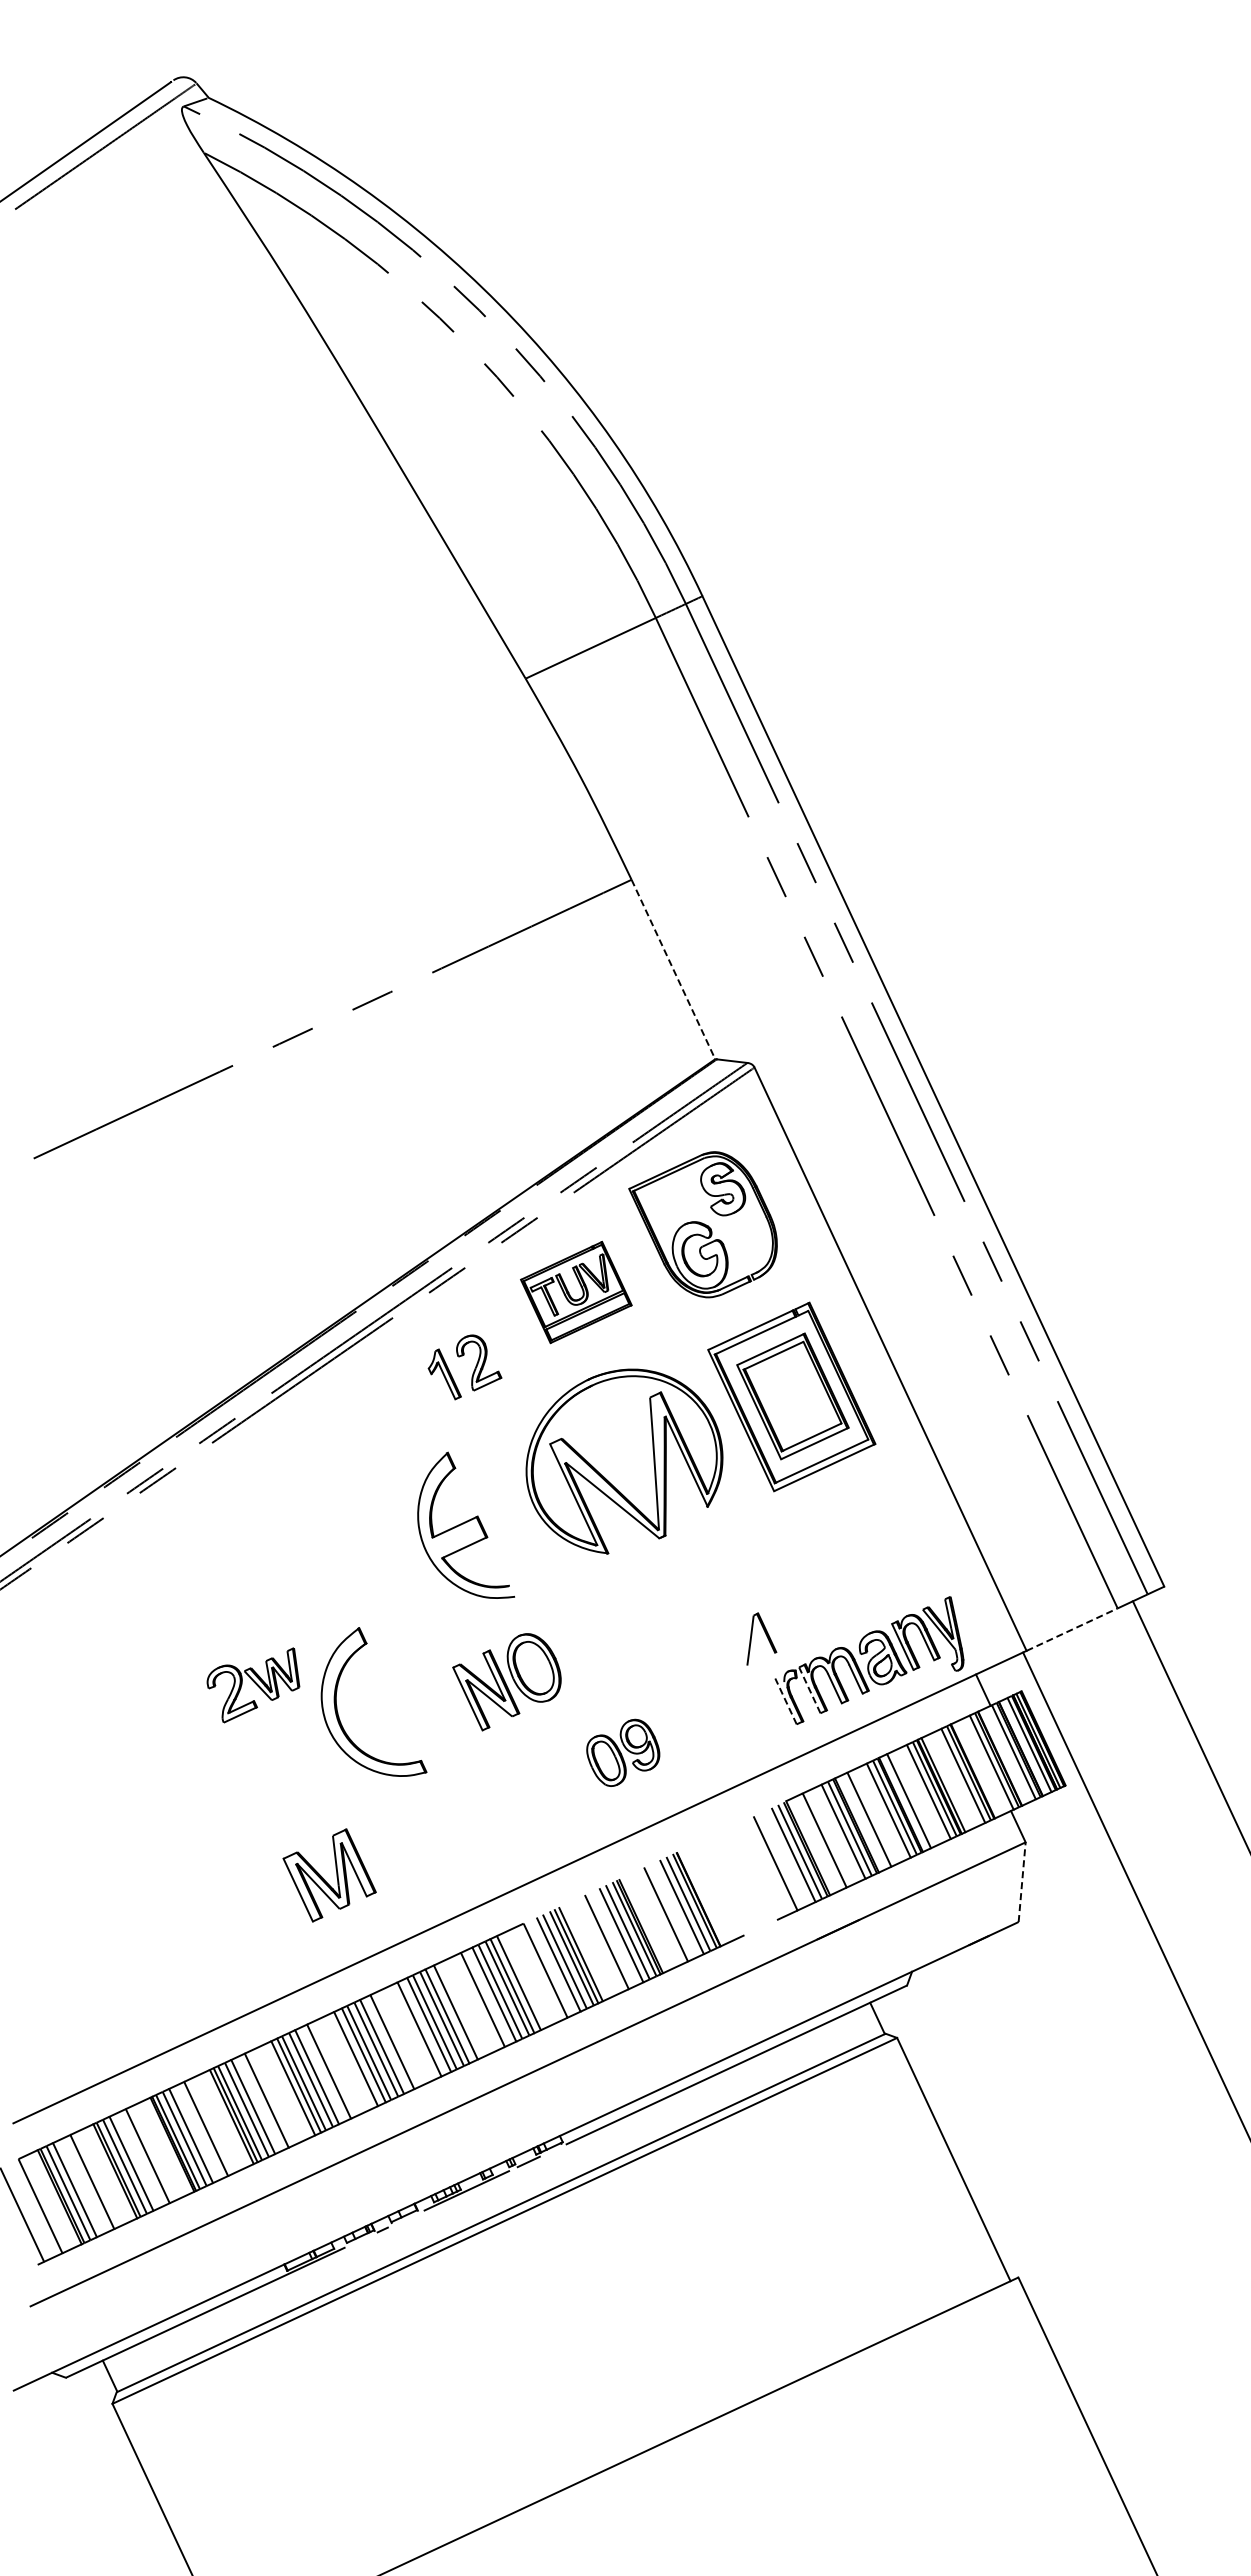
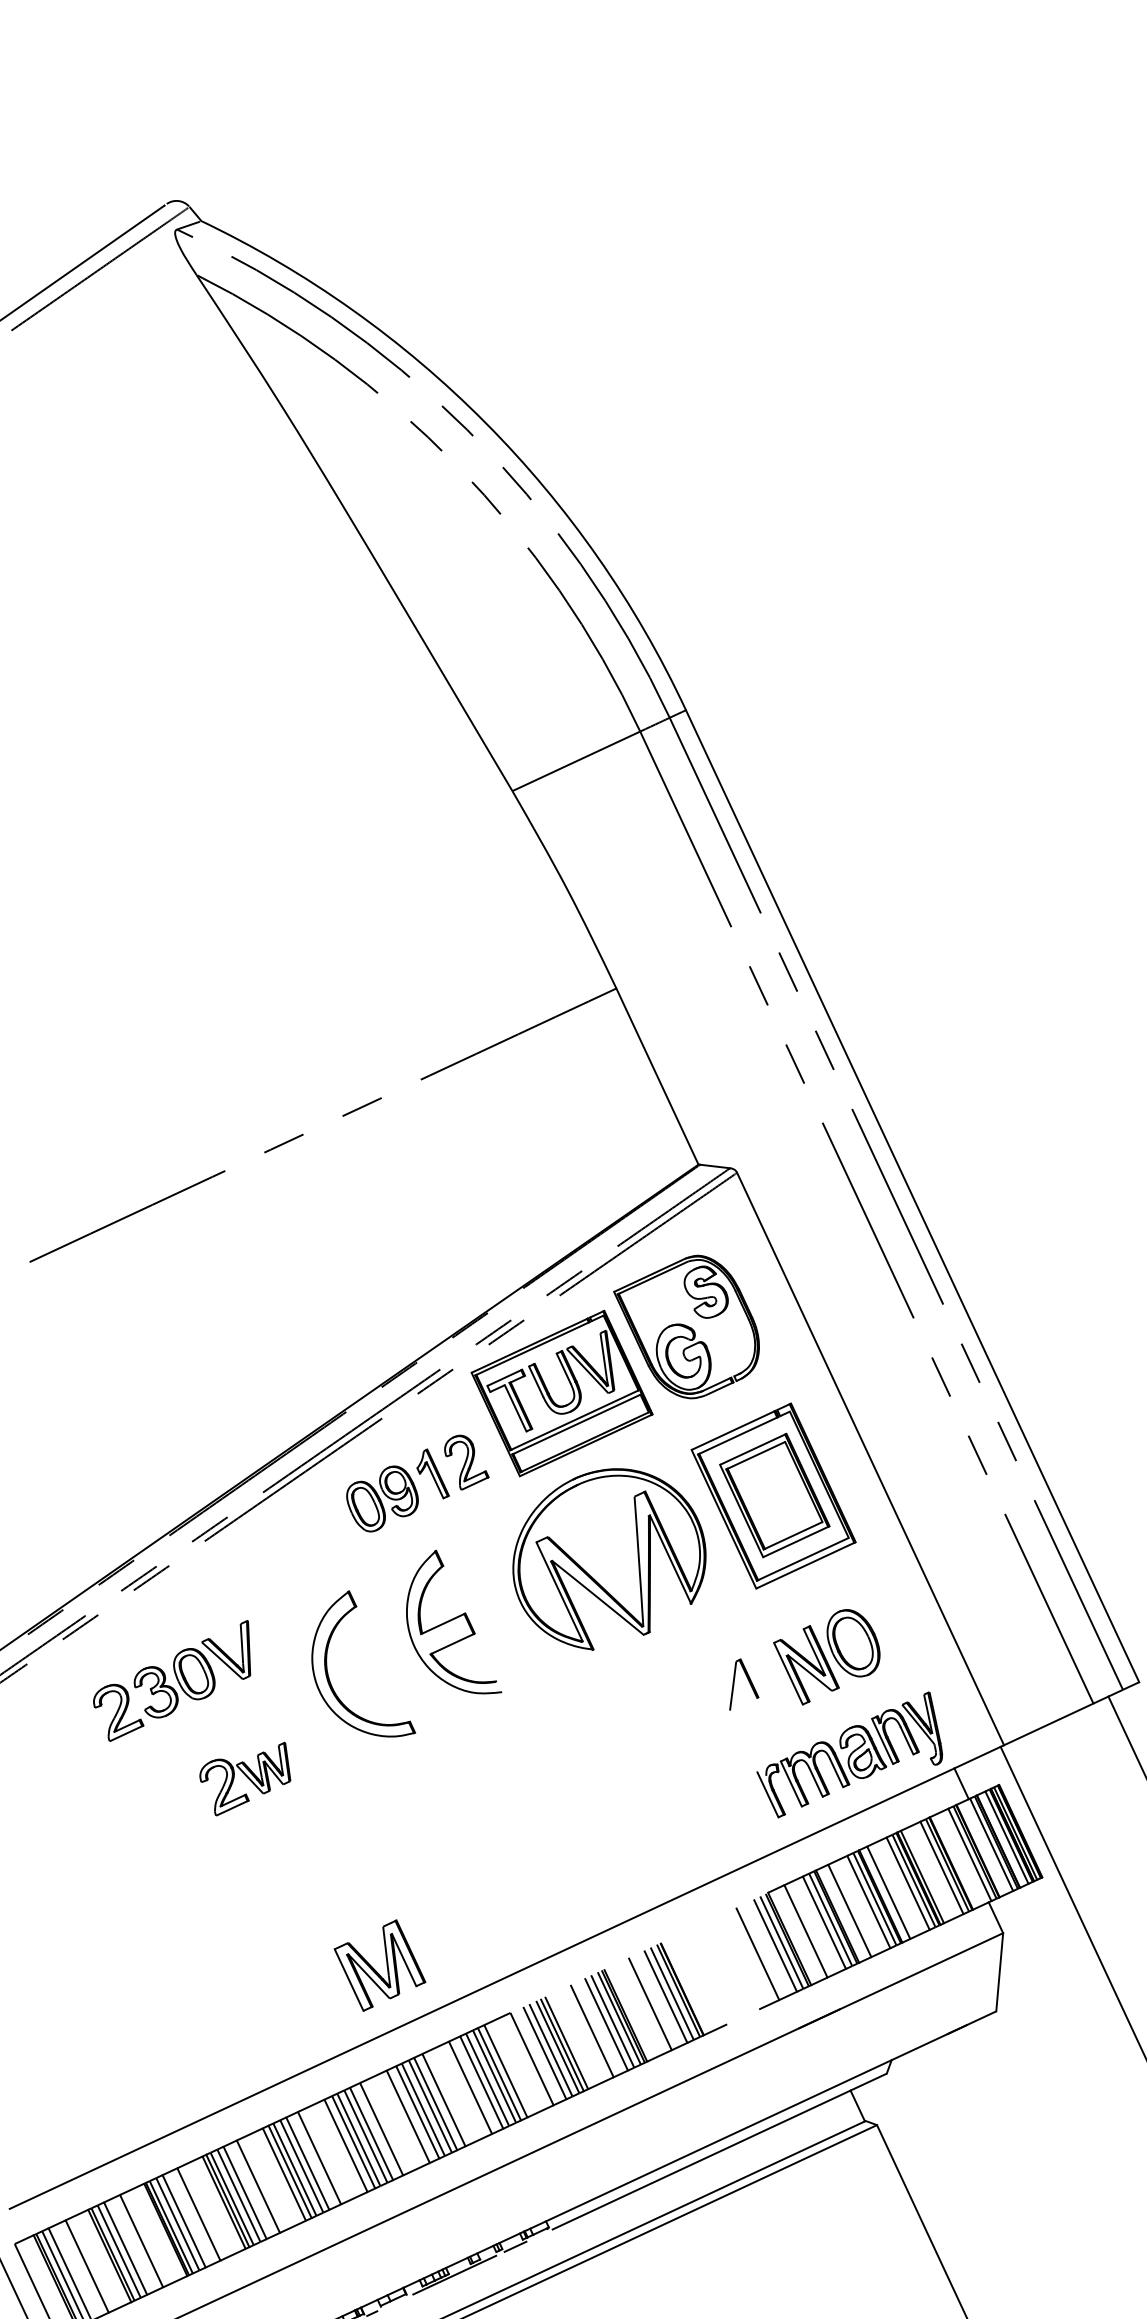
line: (673, 969) -> (657, 1076), dashed -> solid
part: (576, 1292) -> (562, 1393), size x1.67
part: (178, 1585) -> (171, 1681), added
line: (1072, 1629) -> (1049, 1724), dashed -> solid
part: (761, 1638) -> (743, 1684), moved
part: (506, 1682) -> (826, 1657), moved
line: (809, 1689) -> (791, 1783), dashed -> solid
line: (785, 1700) -> (767, 1793), dashed -> solid
part: (337, 1705) -> (327, 1667), moved
part: (623, 1752) -> (382, 1498), moved
part: (323, 1877) -> (373, 1967), moved
line: (1022, 1882) -> (1000, 1972), dashed -> solid

